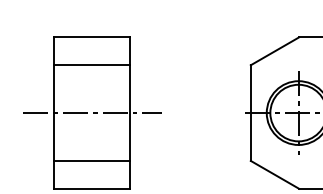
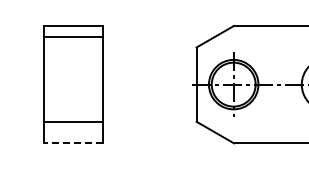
line: (92, 65) -> (73, 36), moved
line: (92, 112) -> (73, 84), removed
line: (92, 188) -> (73, 143), solid -> dashed

